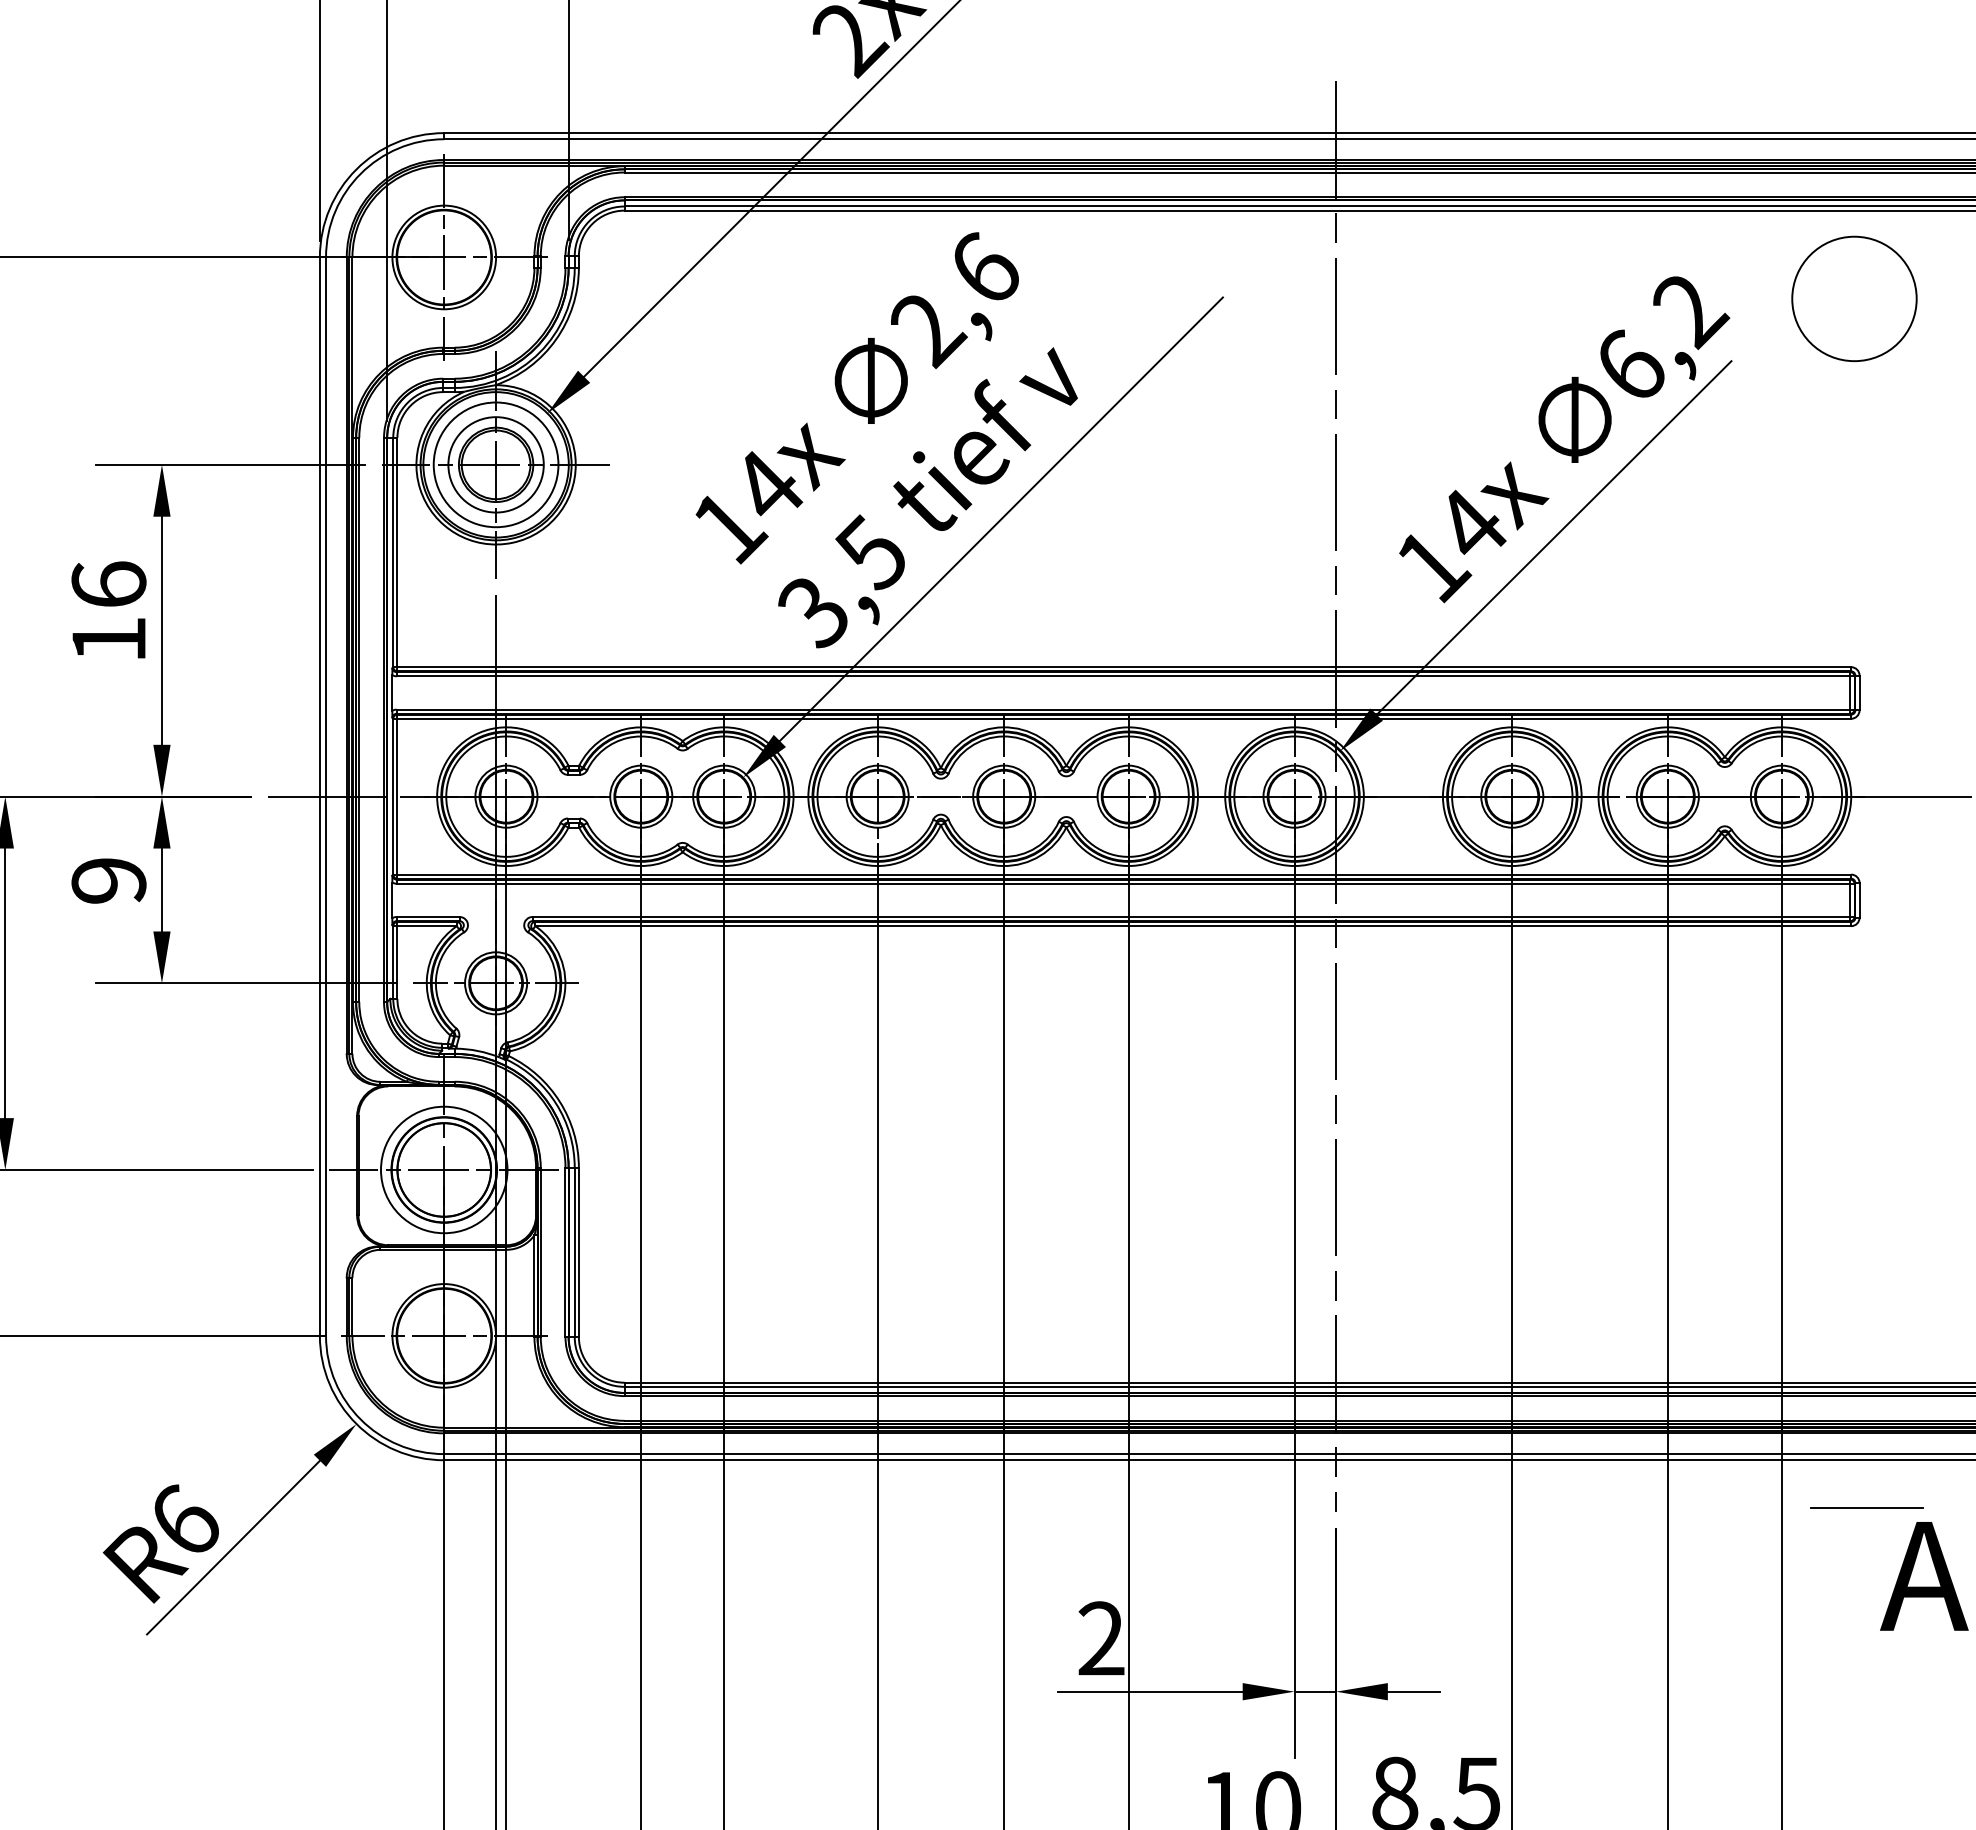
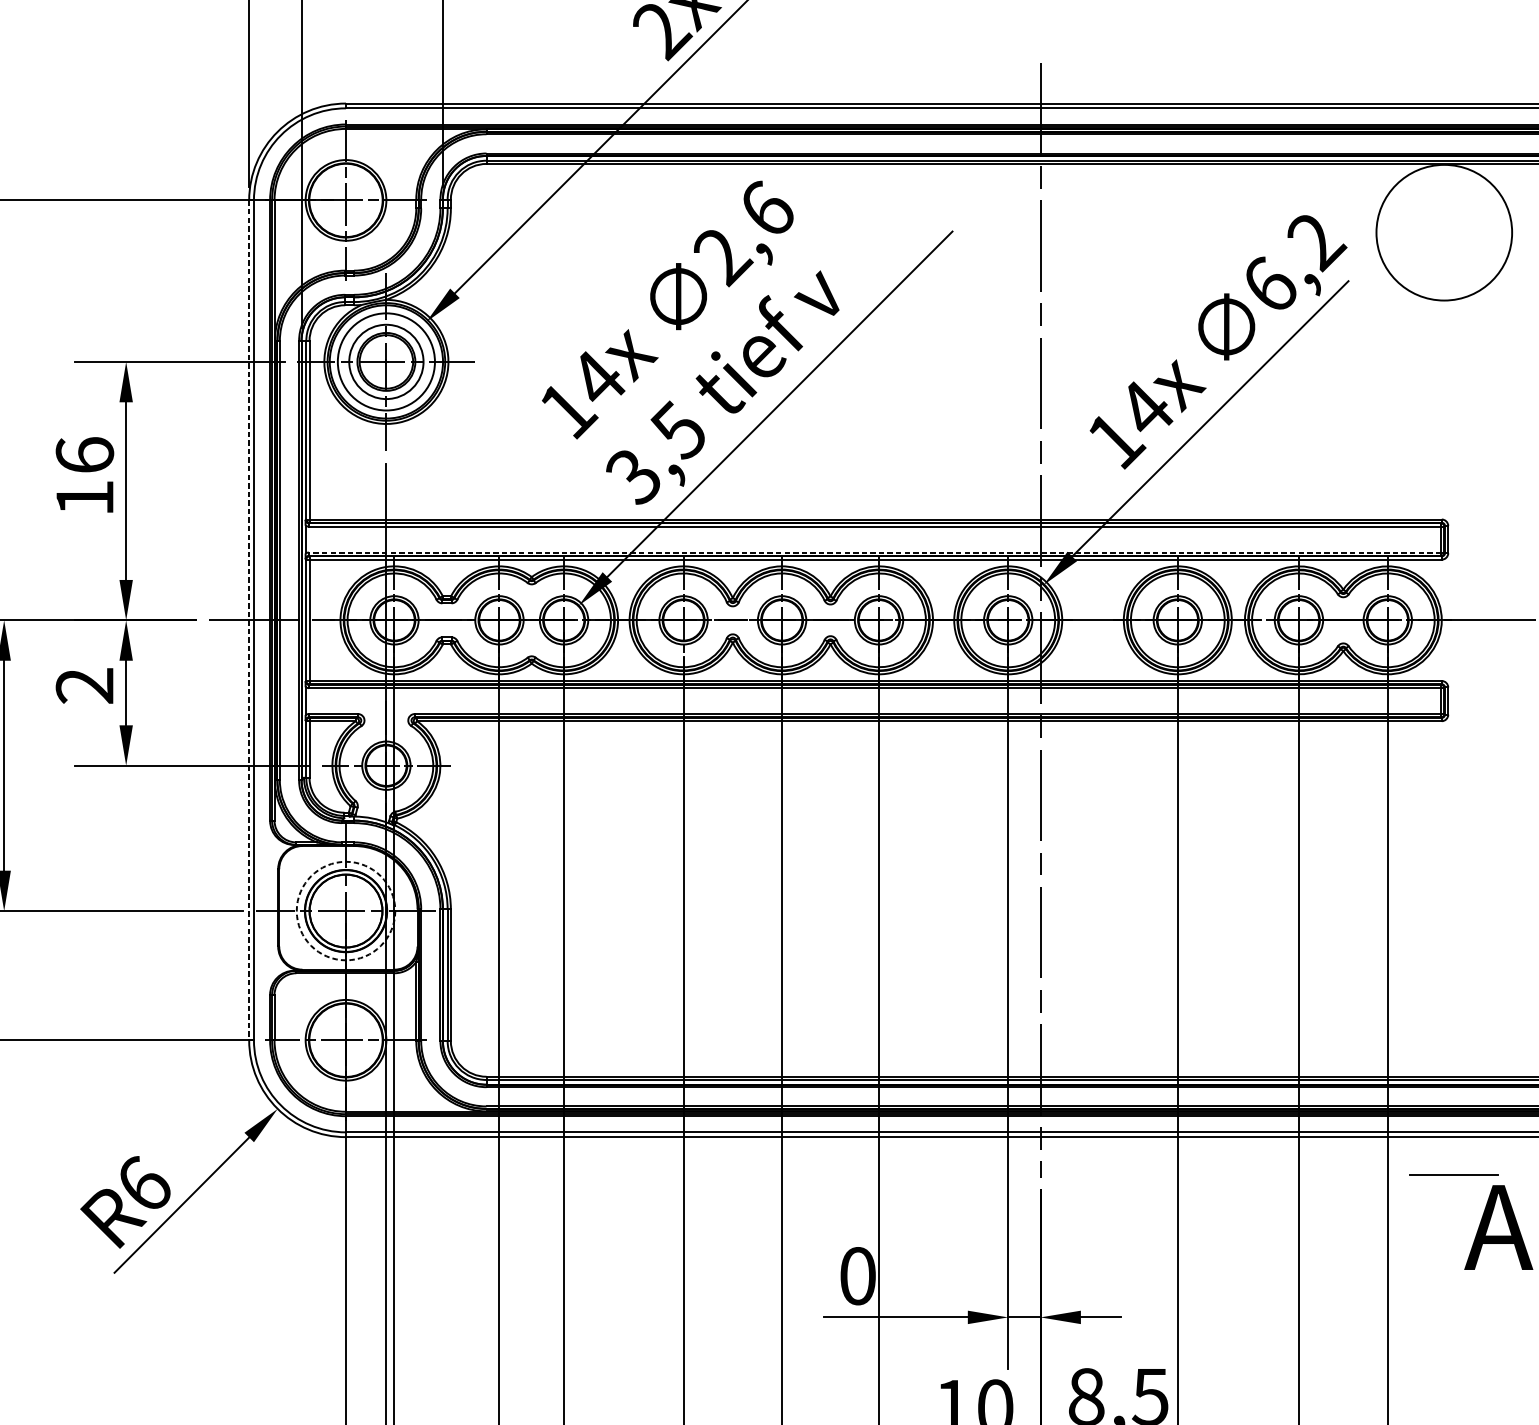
circle: (1854, 298) -> (1444, 232), size x1.4
line: (1123, 709) -> (875, 552), solid -> dashed
line: (319, 797) -> (248, 620), solid -> dashed
text: (108, 880) -> (84, 685), 9 -> 2
circle: (444, 1169) -> (346, 910), solid -> dashed
text: (1101, 1638) -> (857, 1275), 2 -> 0

